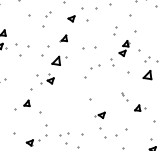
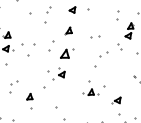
part: (89, 48) -> (95, 36), size x0.62
part: (76, 98) -> (90, 88), added
part: (26, 103) -> (28, 97), moved

